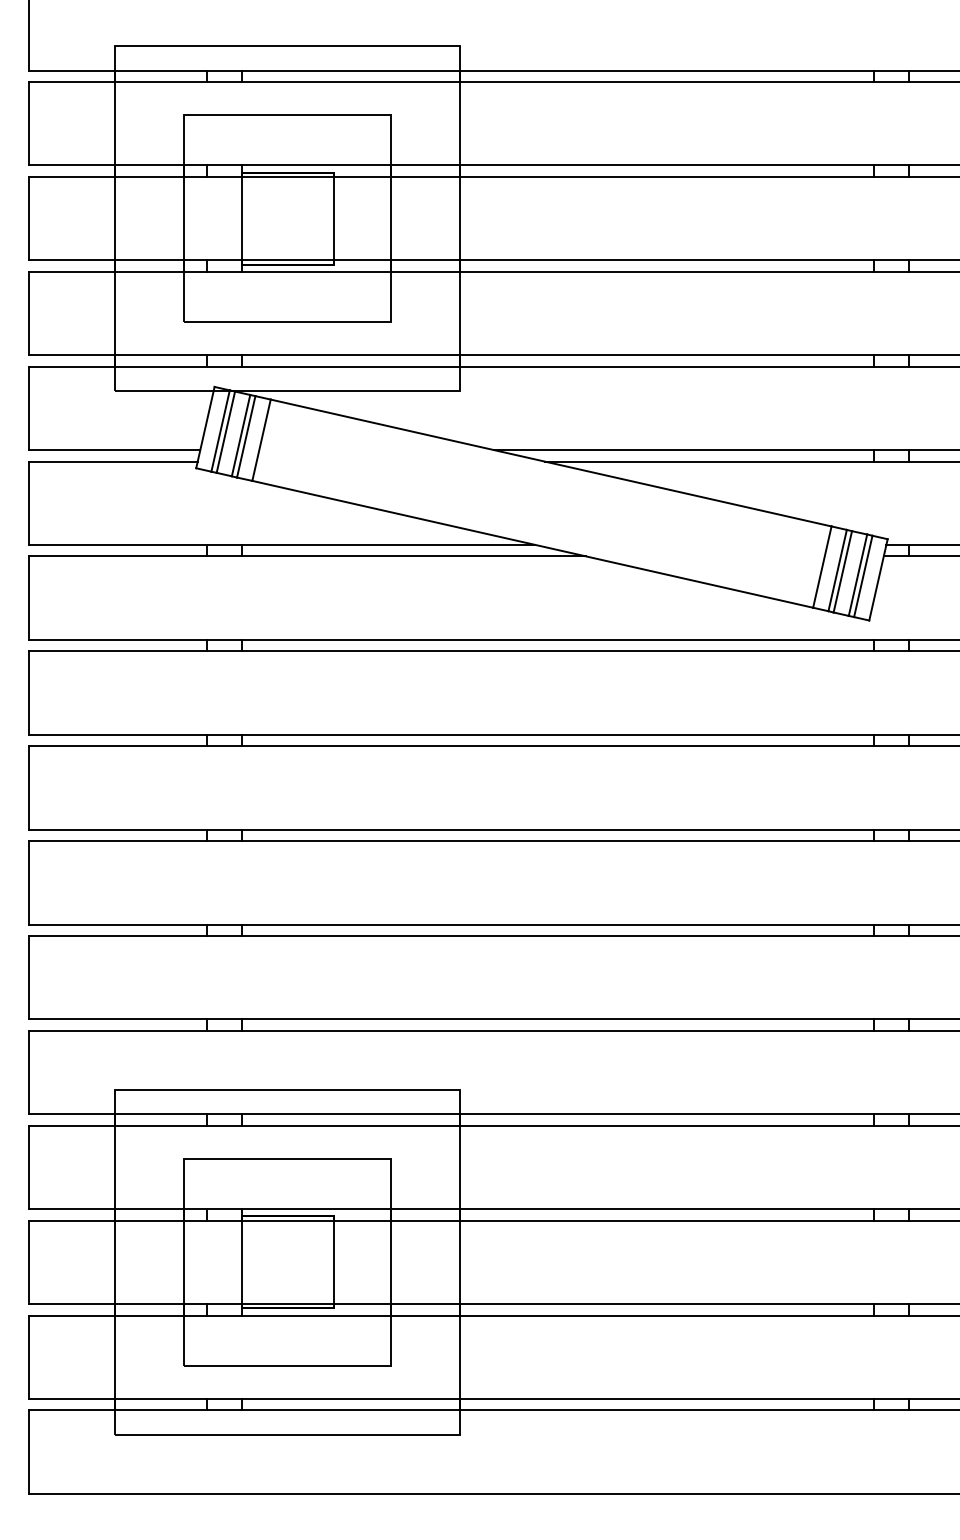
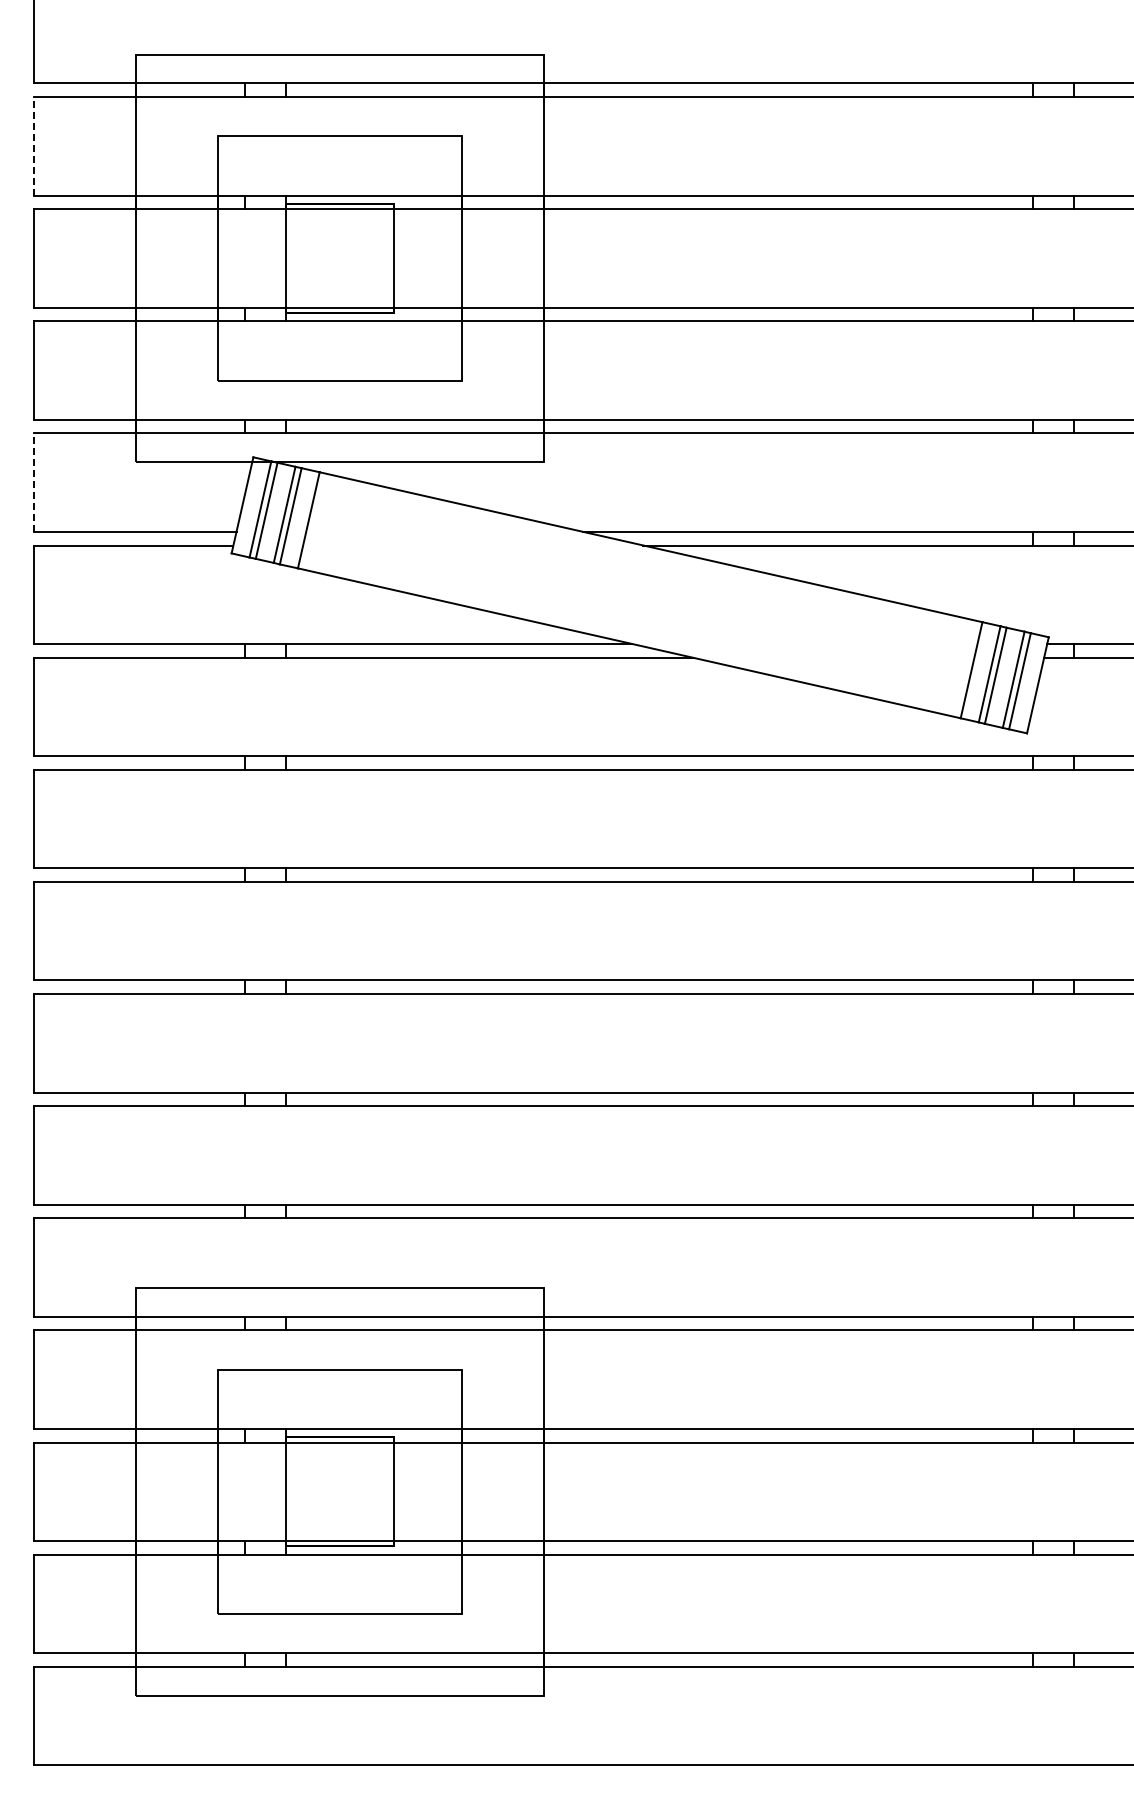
line: (29, 123) -> (34, 145), solid -> dashed
line: (29, 408) -> (34, 482), solid -> dashed

